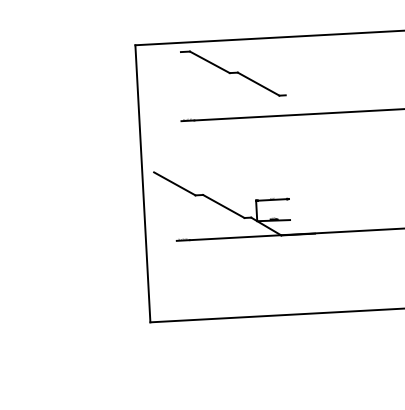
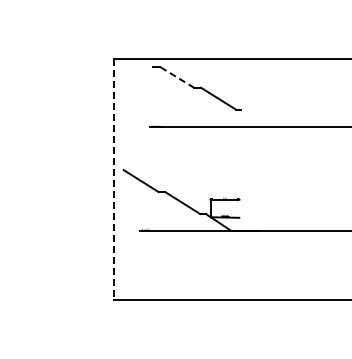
line: (210, 62) -> (177, 77), solid -> dashed
line: (142, 183) -> (113, 179), solid -> dashed

